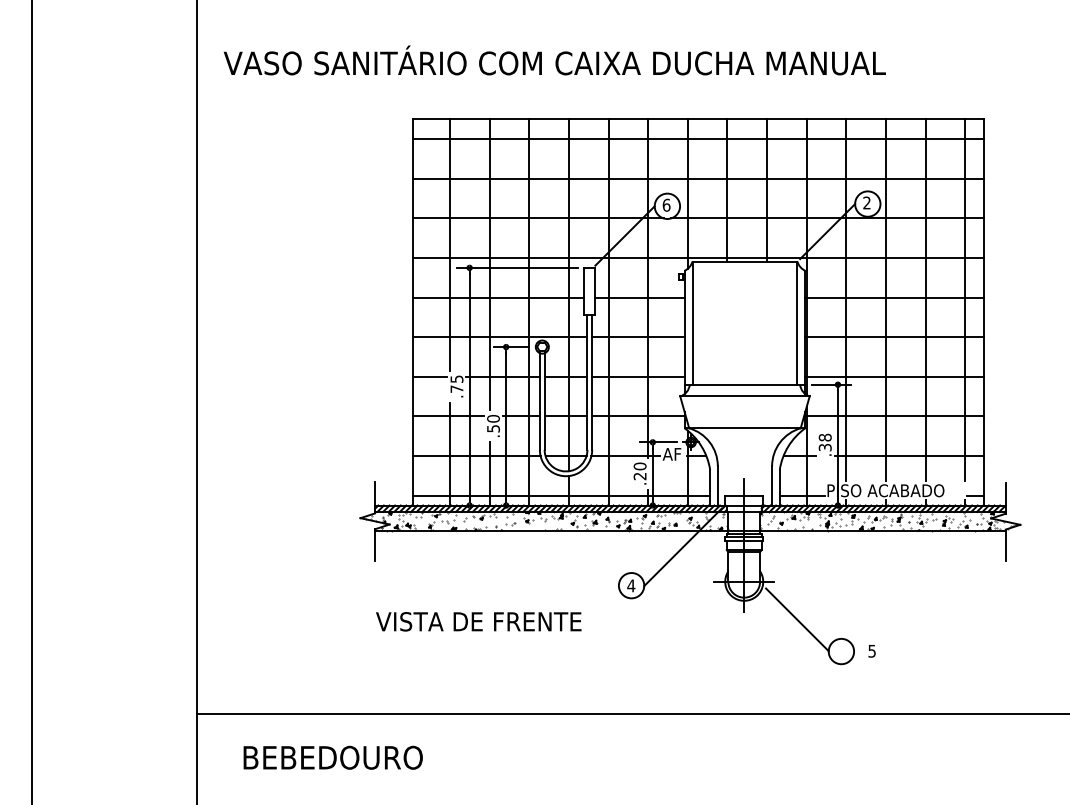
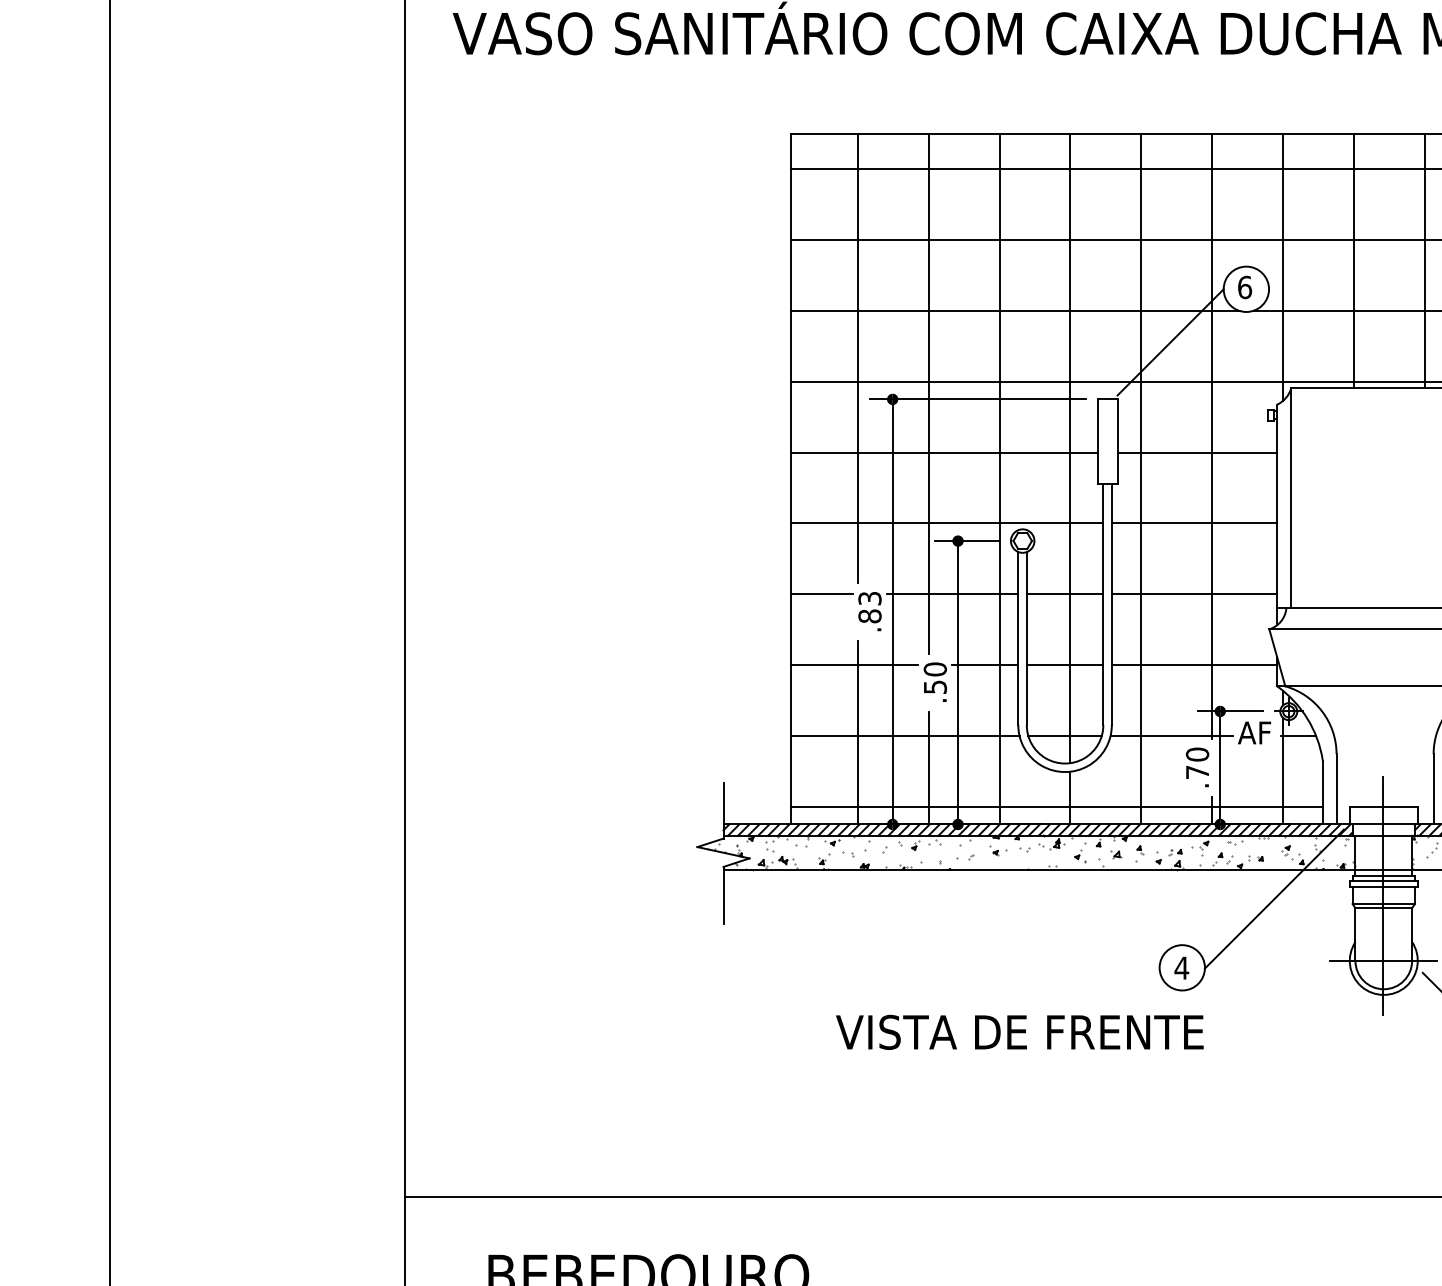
text: (456, 383) -> (869, 606), .75 -> .83
text: (639, 476) -> (1196, 772), .20 -> .70
text: (478, 621) -> (1019, 1031), moved

